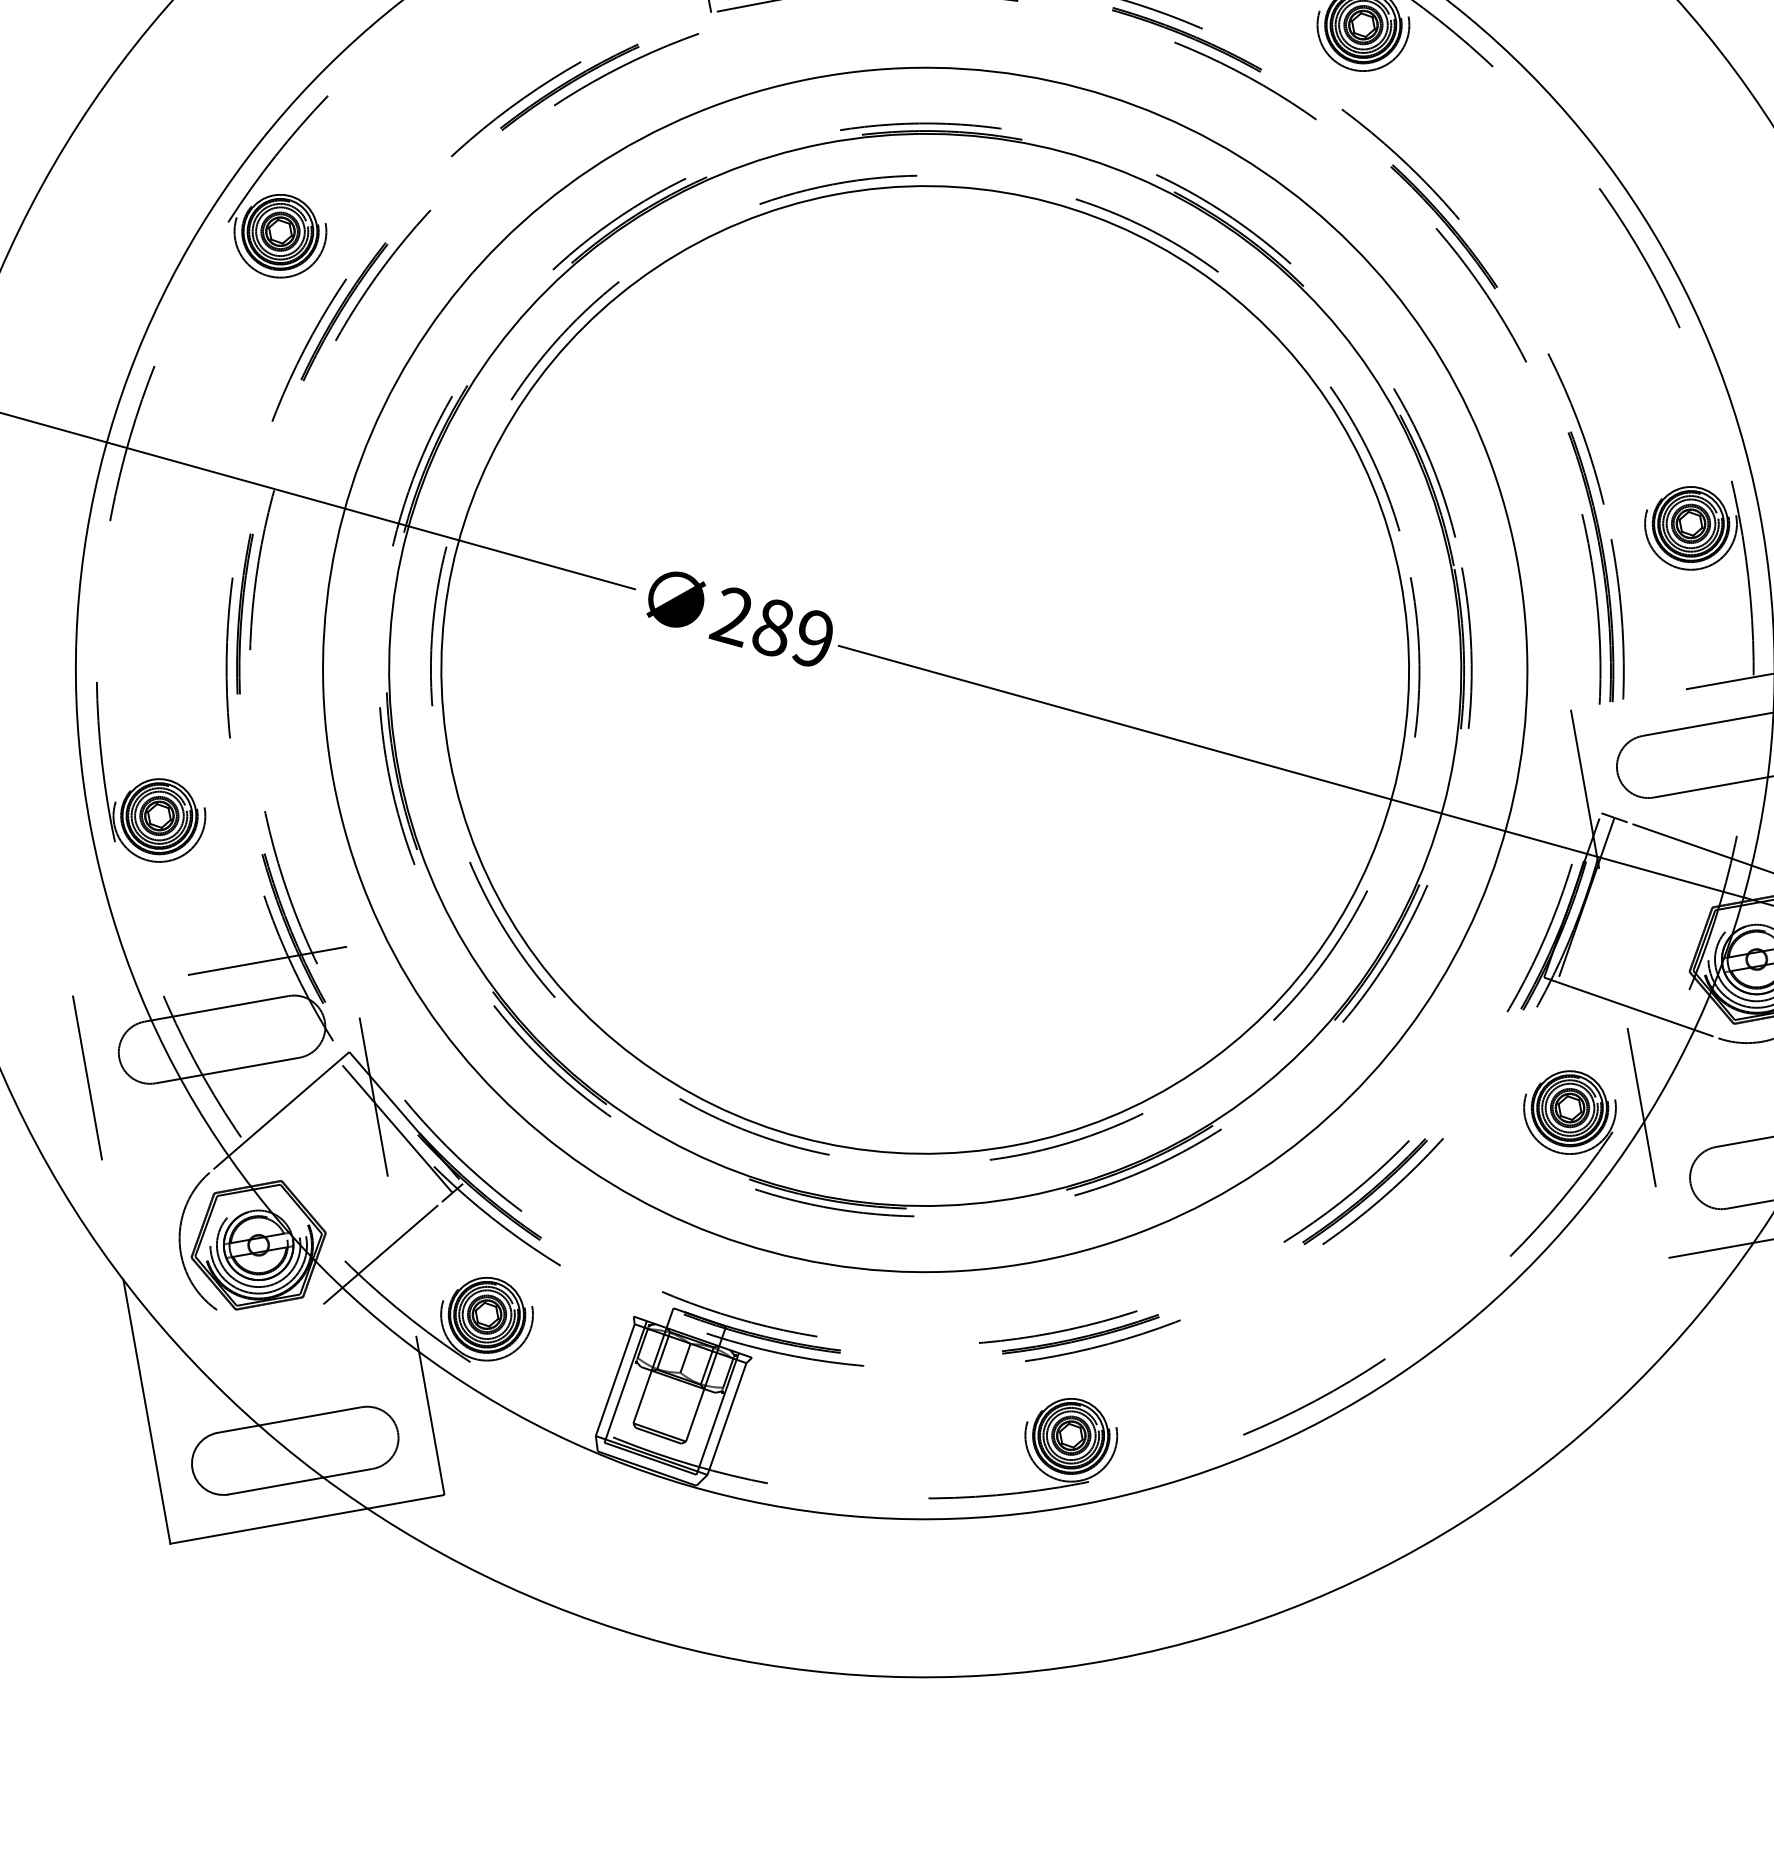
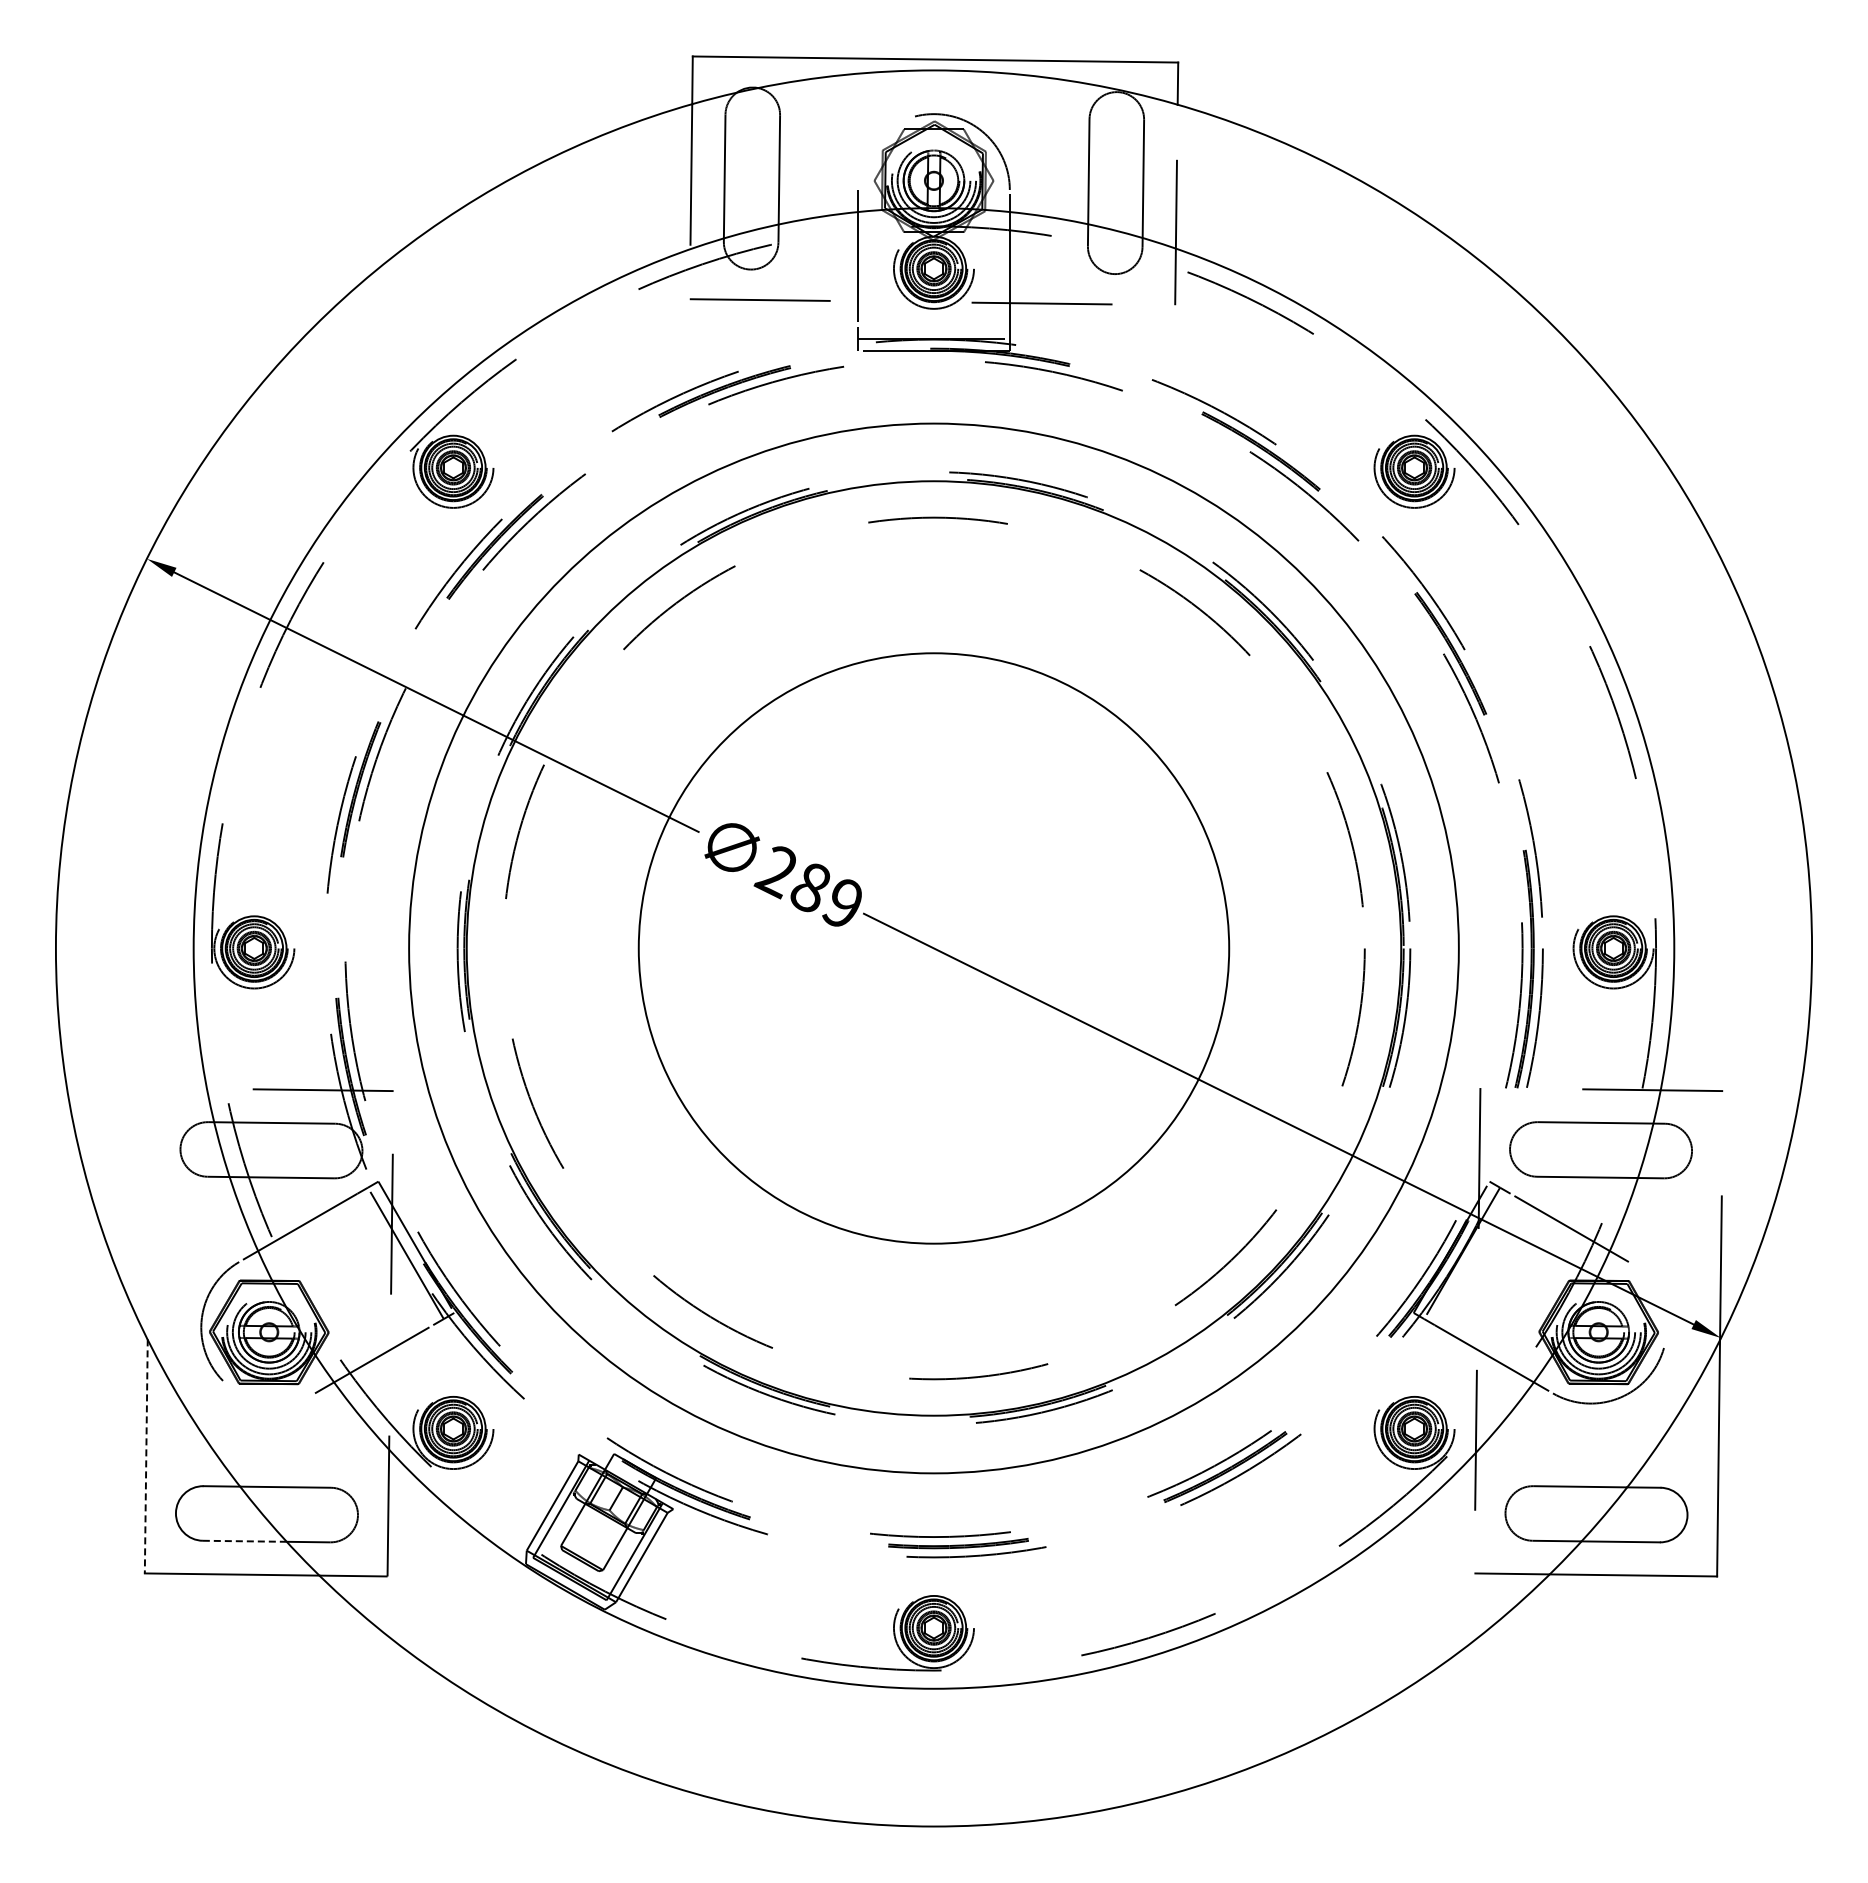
circle: (924, 670) -> (933, 948), size x0.7
line: (86, 1077) -> (149, 1160), removed
line: (147, 1411) -> (146, 1456), solid -> dashed
line: (275, 1486) -> (244, 1541), solid -> dashed

